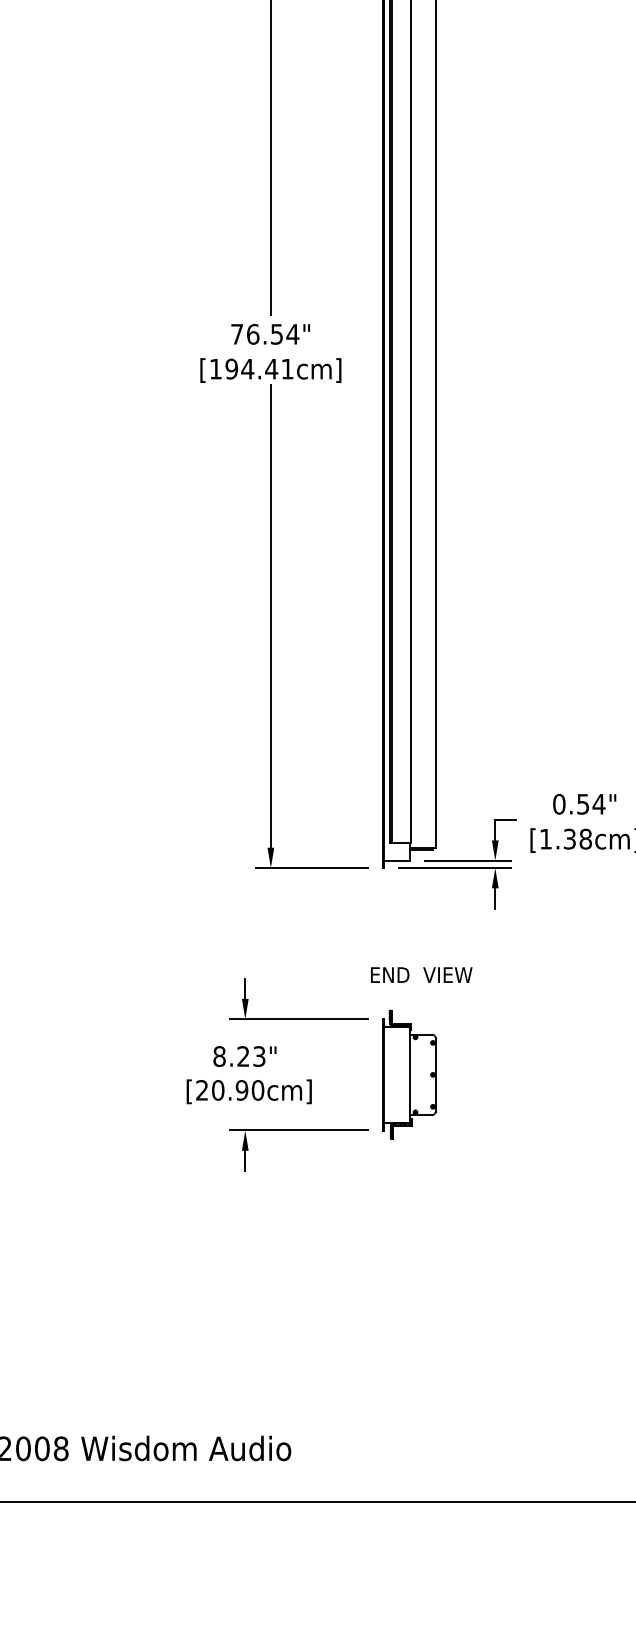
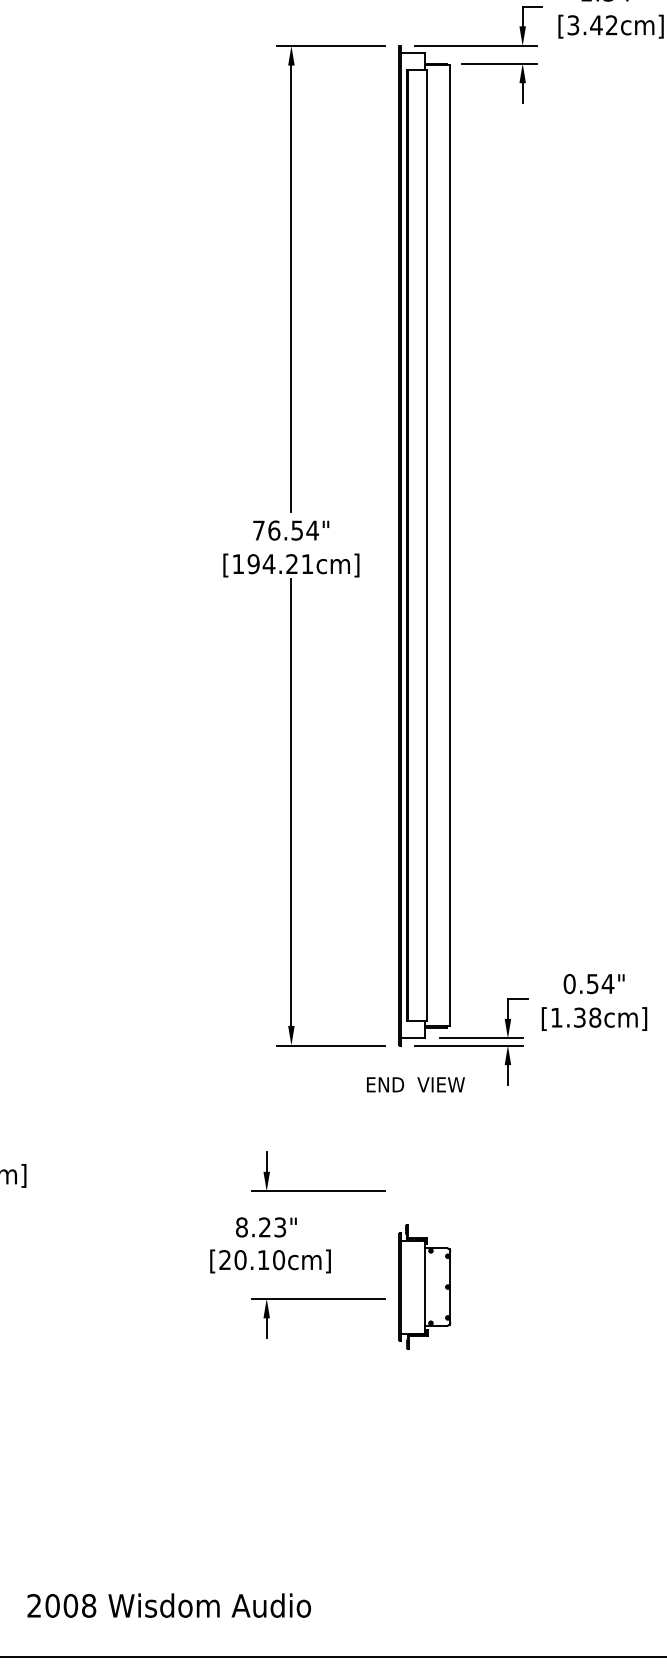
text: (270, 368) -> (291, 563), [194.41cm] -> [194.21cm]
text: (421, 974) -> (415, 1084), moved
part: (408, 1074) -> (424, 1286), moved
text: (241, 1090) -> (263, 1260), [20.90cm] -> [20.10cm]

